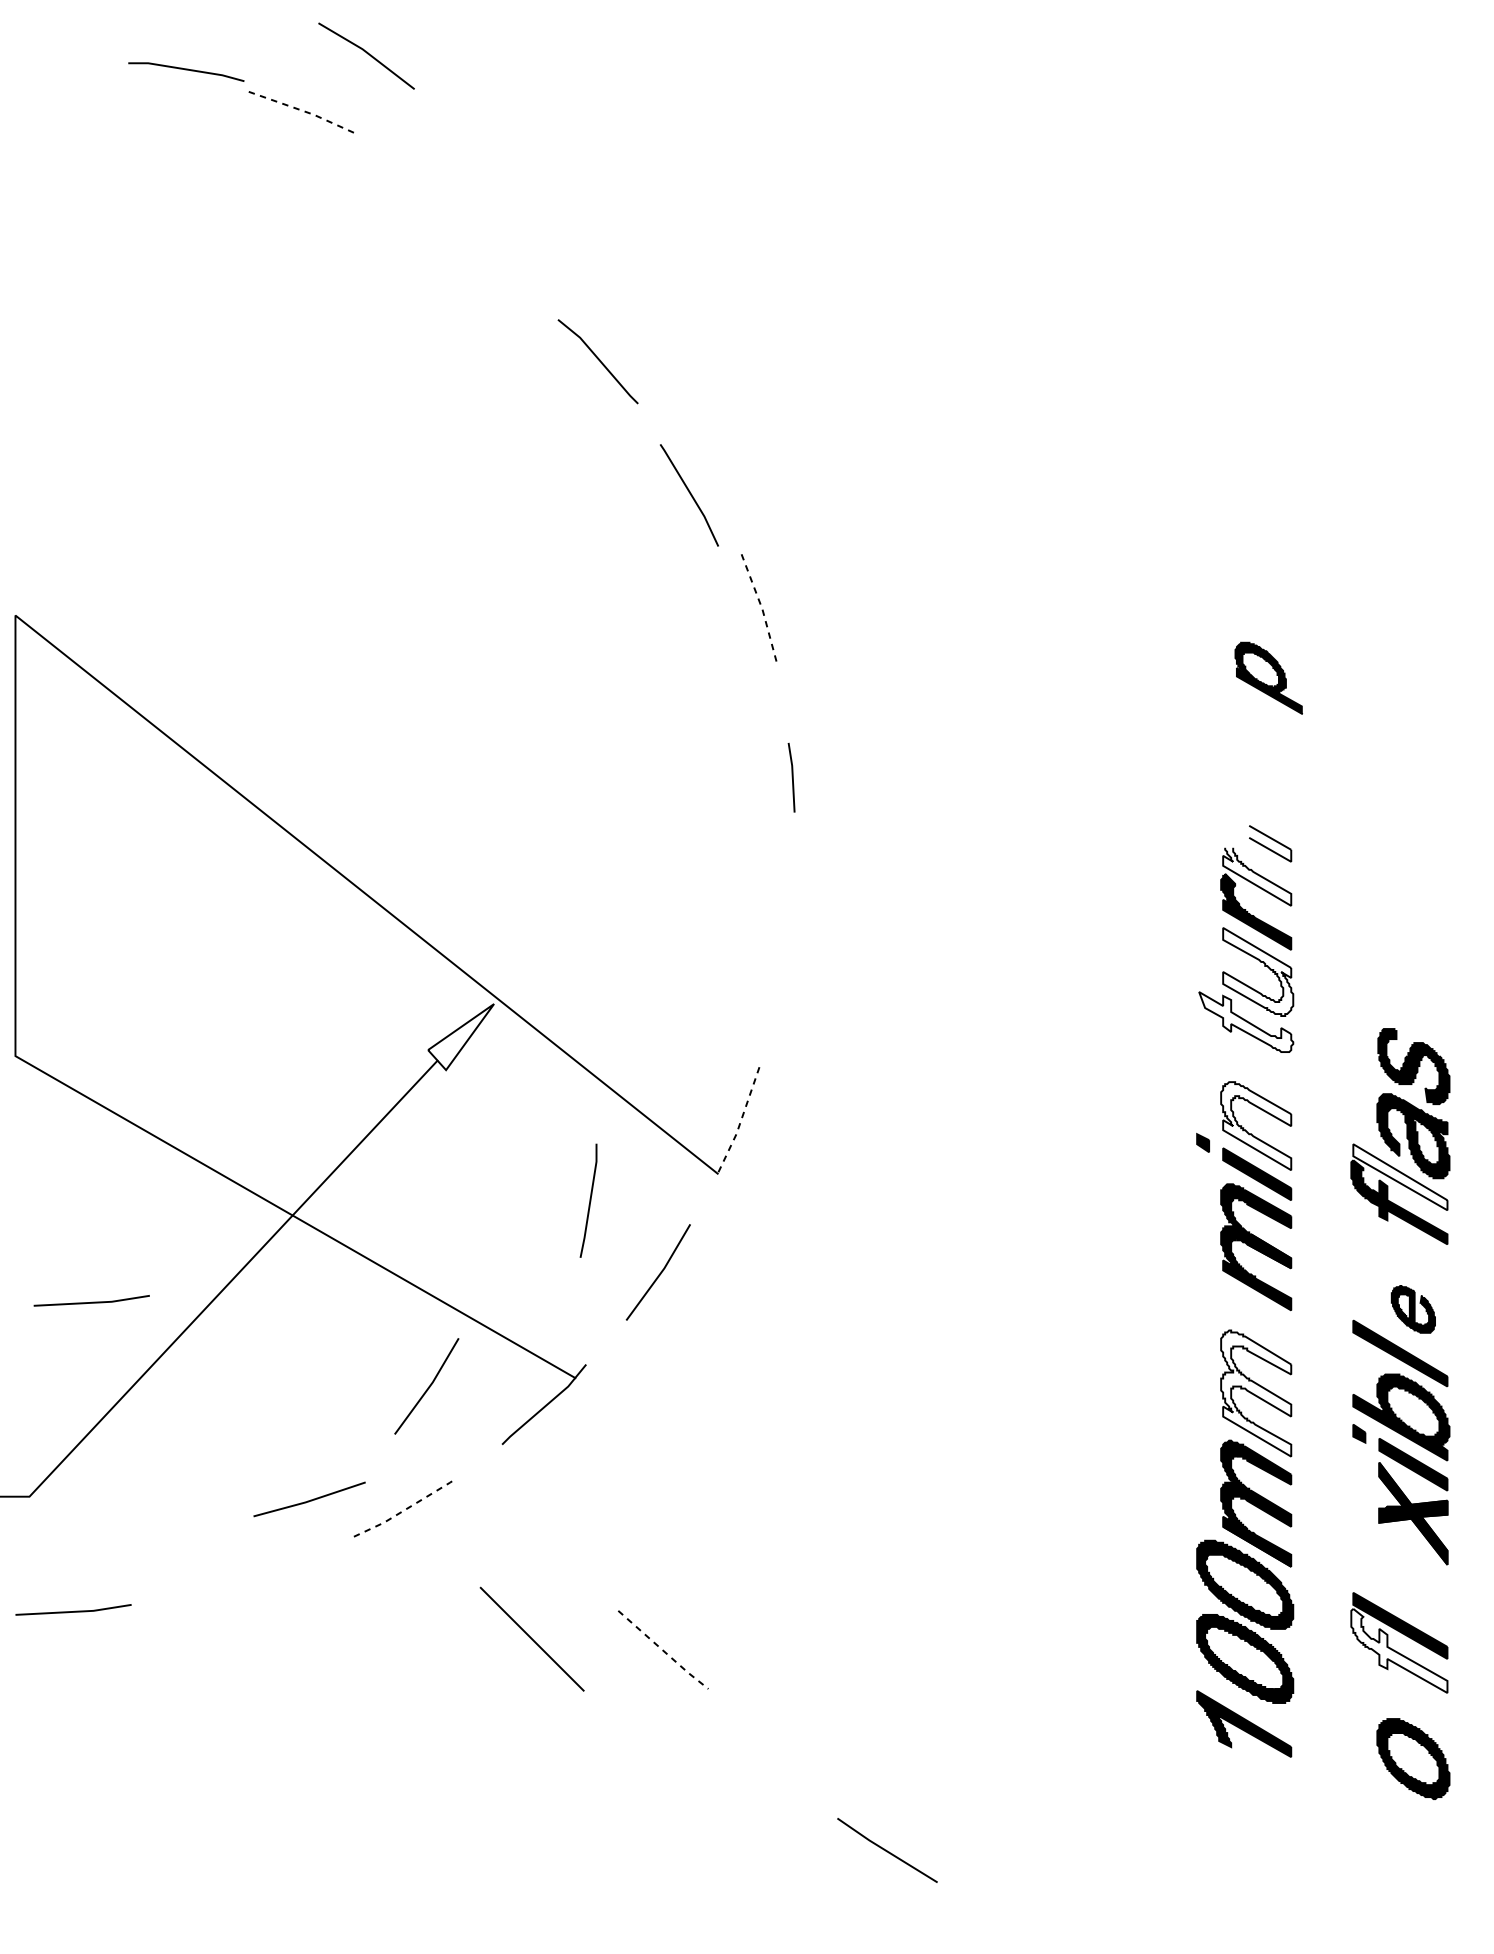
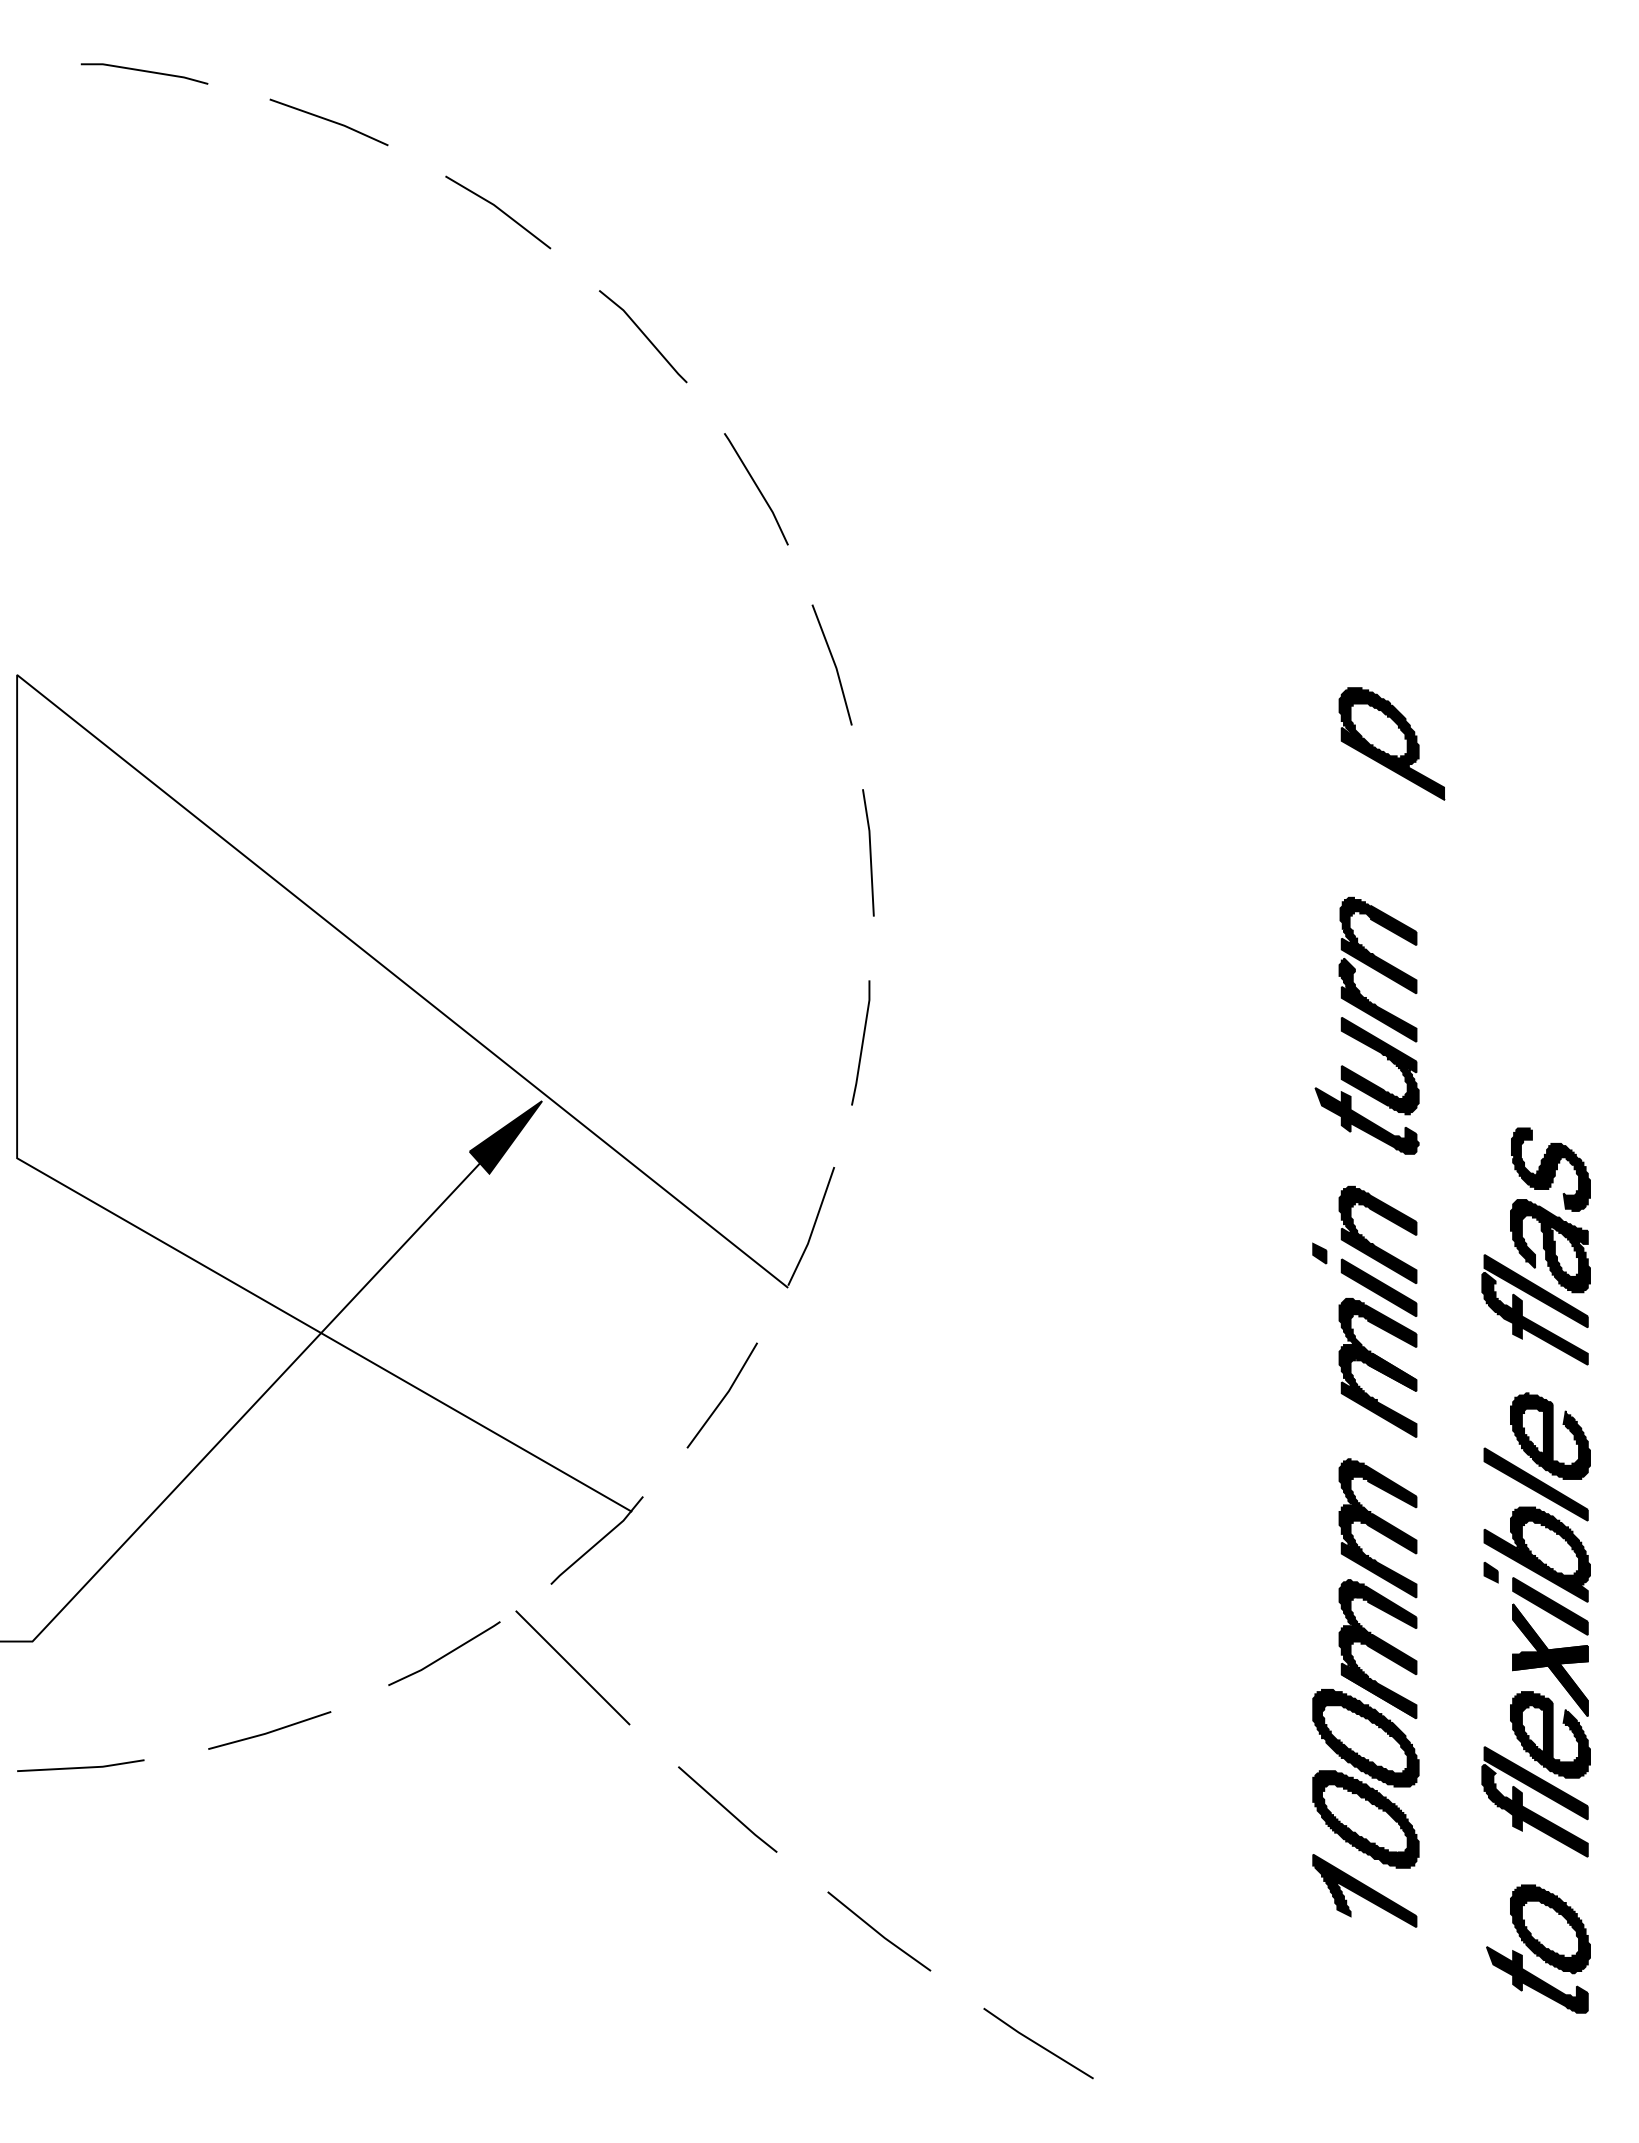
line: (367, 54) -> (499, 210), moved
line: (187, 70) -> (145, 72), moved
line: (301, 109) -> (330, 120), dashed -> solid
line: (598, 360) -> (643, 335), moved
line: (690, 495) -> (757, 489), moved
line: (761, 605) -> (835, 664), dashed -> solid
part: (1268, 677) -> (1391, 743), size x1.43
part: (791, 777) -> (868, 852), size x1.67
fill: (1255, 861) -> (1377, 944), added
fill: (1257, 971) -> (1379, 1065), added
fill: (1245, 1021) -> (1366, 1120), added
fill: (460, 1037) -> (505, 1137), added
line: (741, 1120) -> (813, 1228), dashed -> solid
fill: (1255, 1125) -> (1377, 1234), added
fill: (1399, 1176) -> (1535, 1290), added
line: (589, 1200) -> (861, 1042), moved
line: (91, 1302) -> (100, 1428), removed
part: (1413, 1308) -> (1550, 1435), size x1.67
line: (427, 1387) -> (469, 1521), removed
fill: (1255, 1393) -> (1377, 1528), added
line: (309, 1500) -> (269, 1731), moved
line: (406, 1509) -> (445, 1655), dashed -> solid
part: (1413, 1581) -> (1550, 1734), added
line: (531, 1638) -> (572, 1667), moved
fill: (1398, 1650) -> (1534, 1810), added
line: (664, 1651) -> (728, 1811), dashed -> solid
line: (800, 1761) -> (878, 1931), added
part: (1401, 1804) -> (1537, 1979), added
line: (887, 1850) -> (1038, 2043), moved

